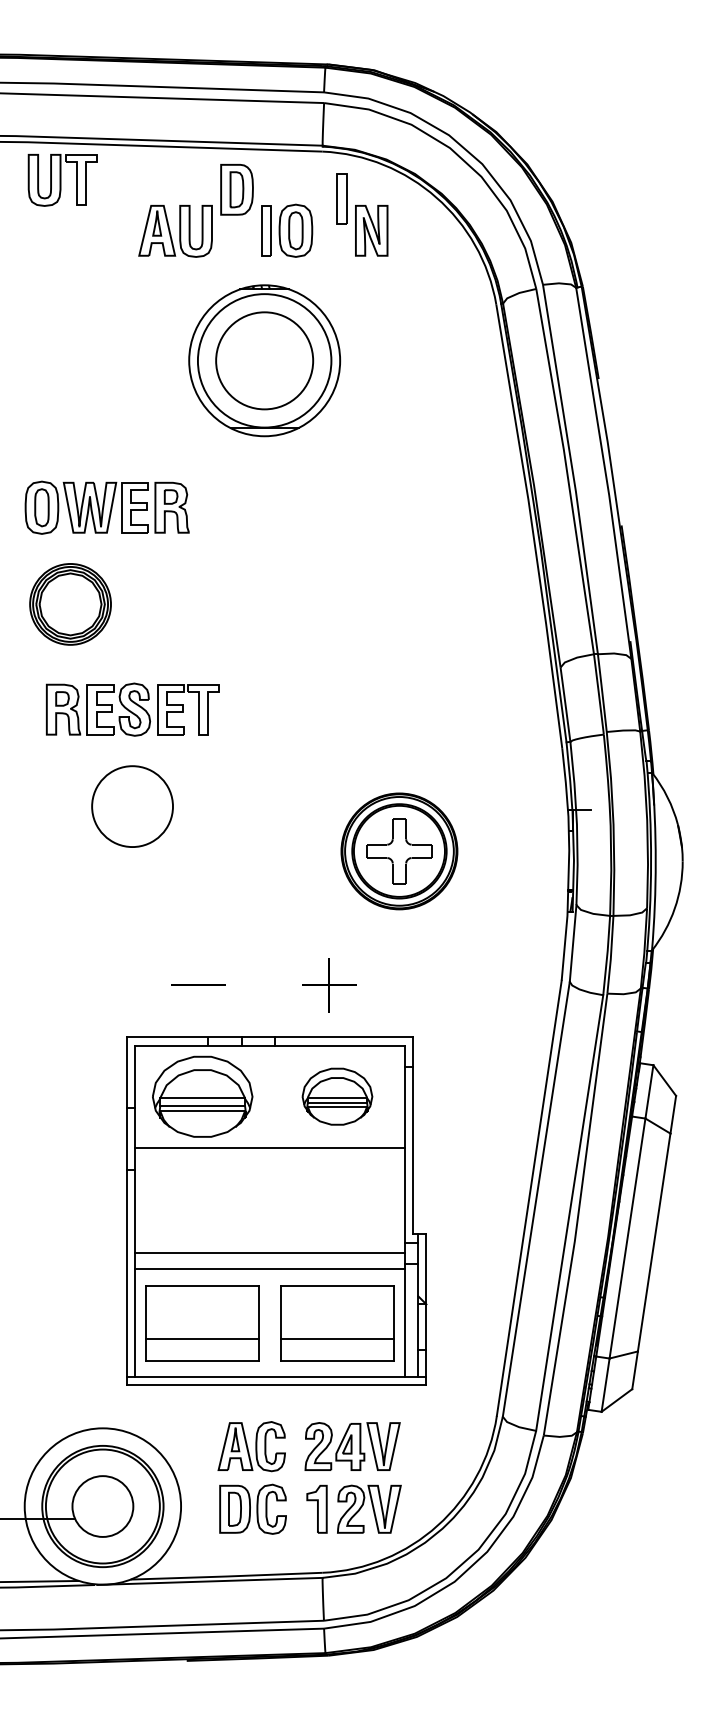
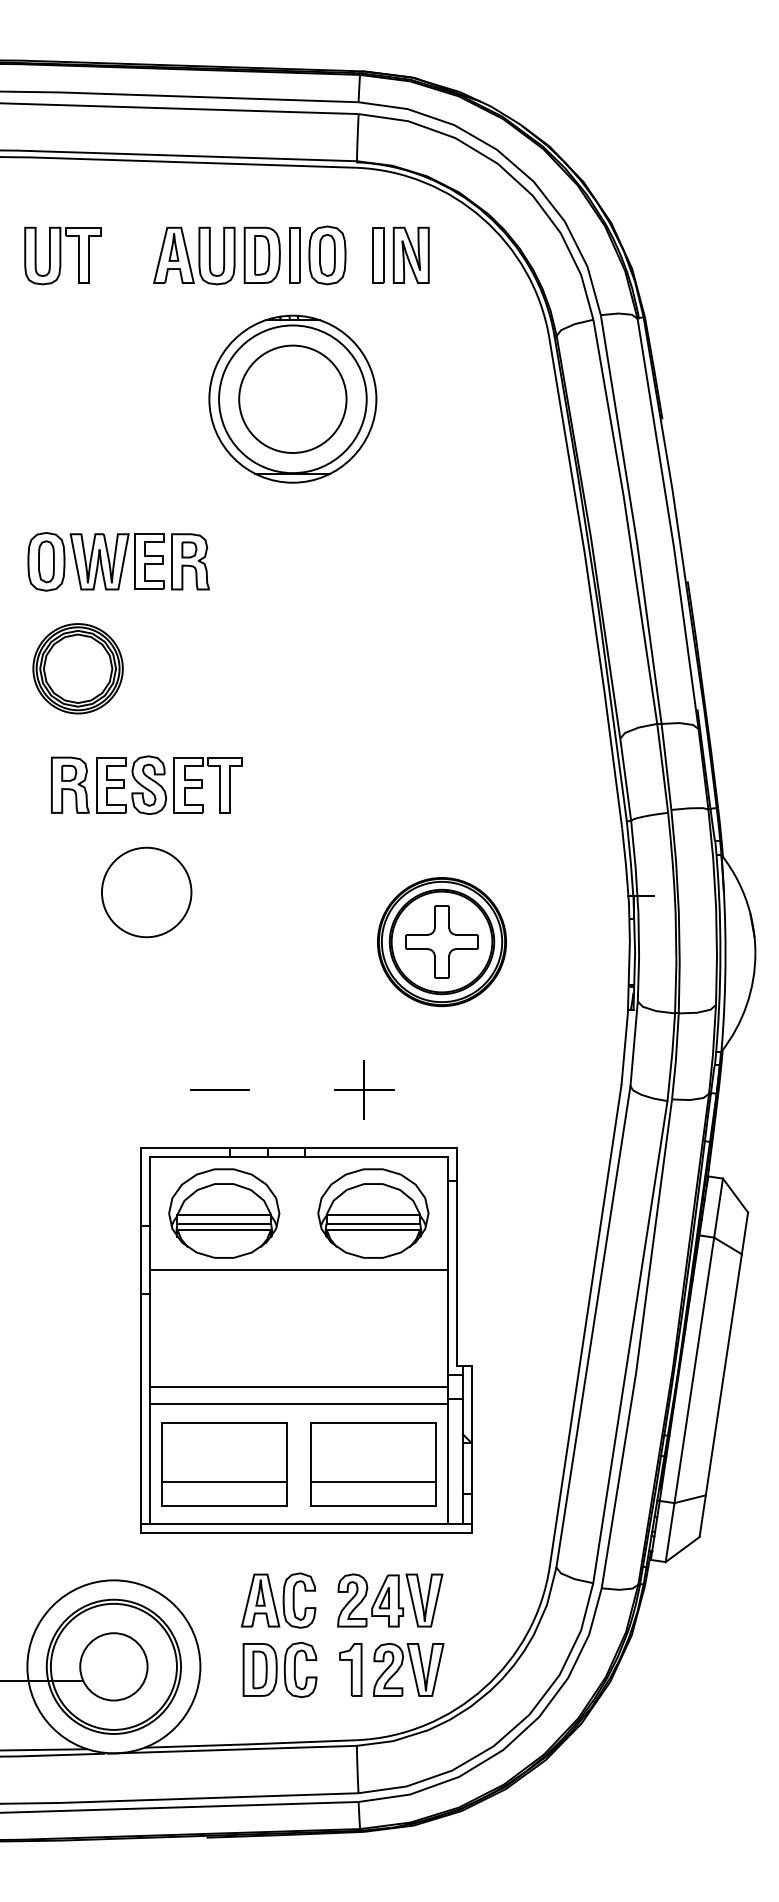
part: (62, 180) -> (62, 256), moved
part: (236, 189) -> (261, 255), moved
part: (341, 198) -> (377, 255), moved
part: (337, 1096) -> (373, 1213), size x1.43

